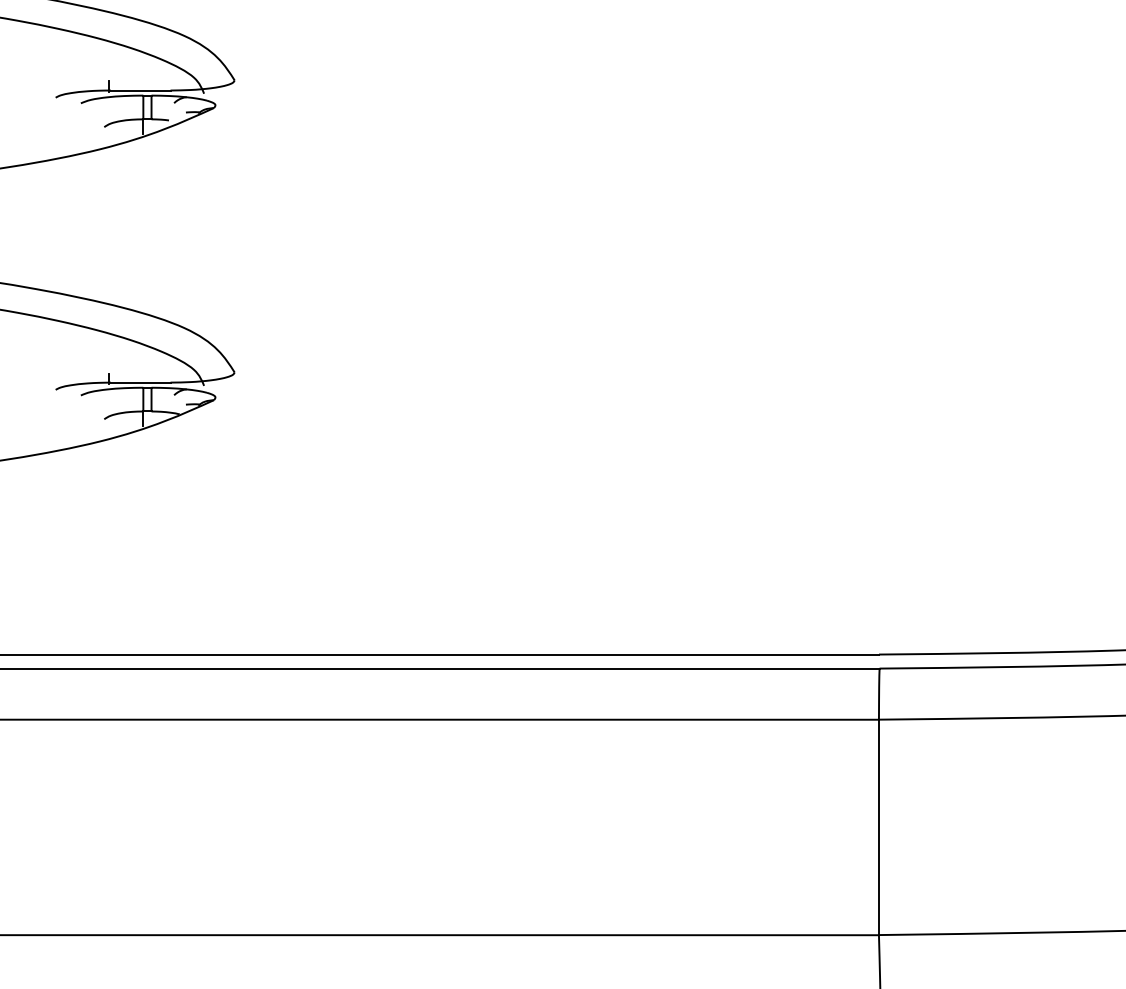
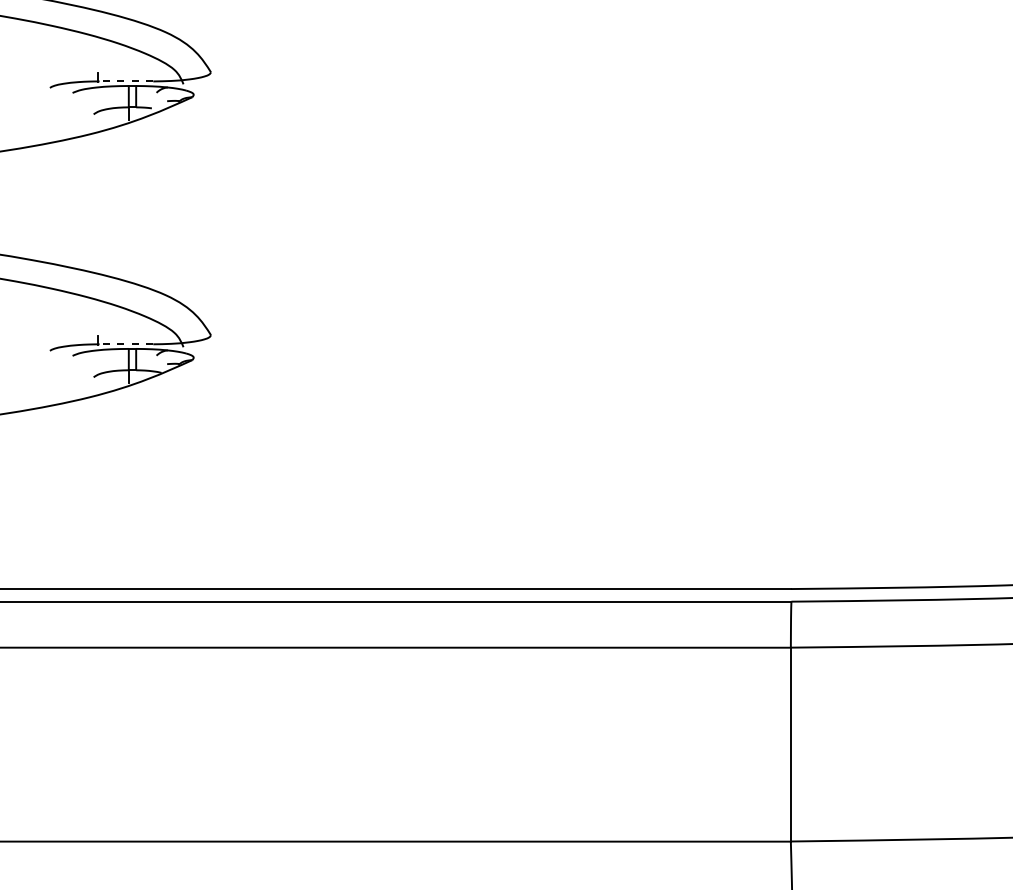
line: (140, 90) -> (126, 81), solid -> dashed
line: (140, 382) -> (126, 344), solid -> dashed

